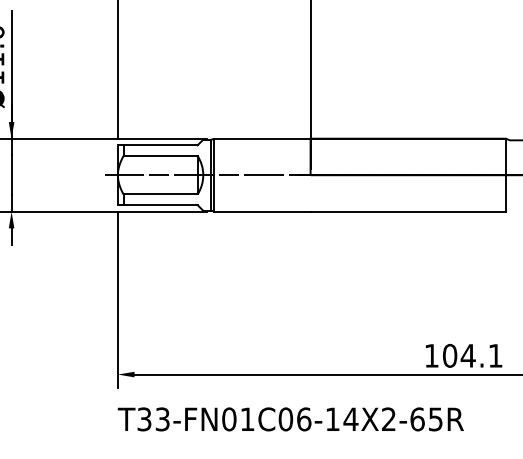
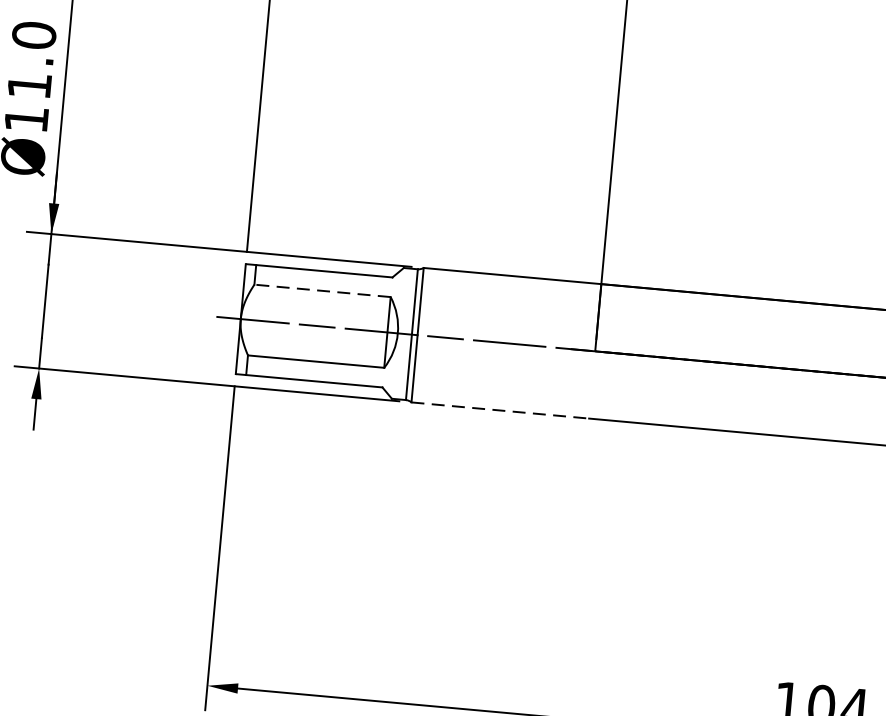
line: (160, 156) -> (322, 291), solid -> dashed
line: (262, 211) -> (500, 410), solid -> dashed

